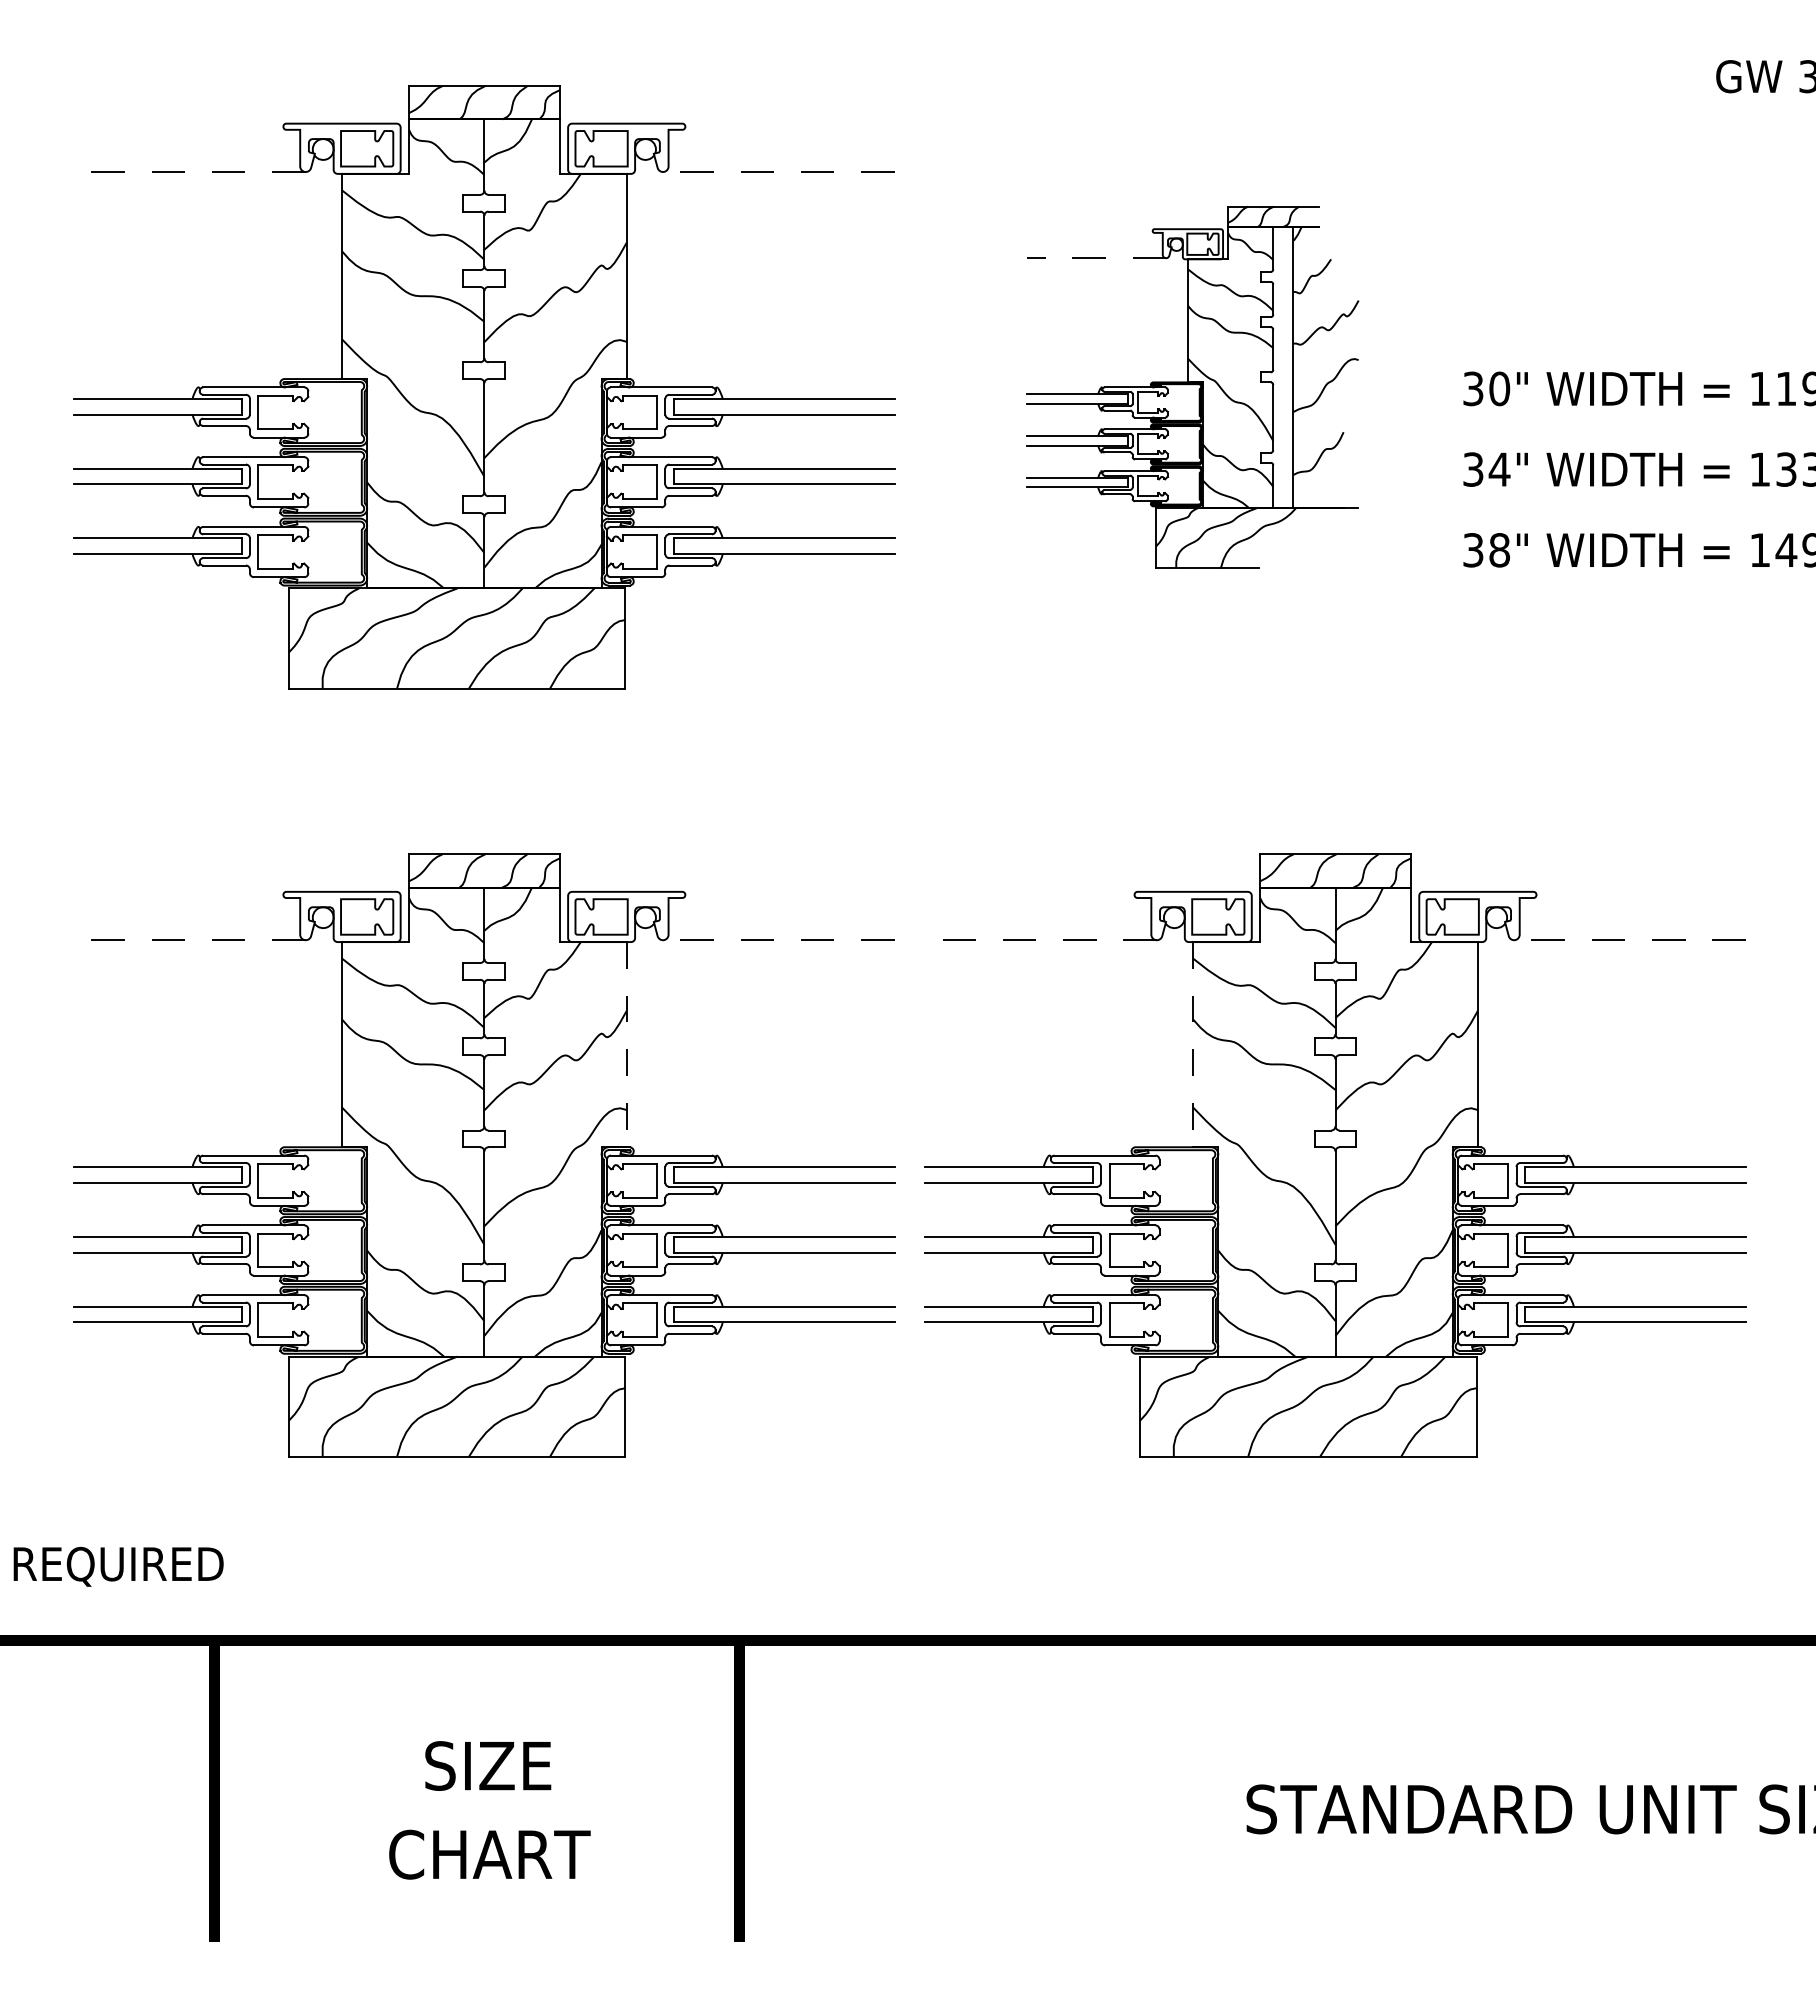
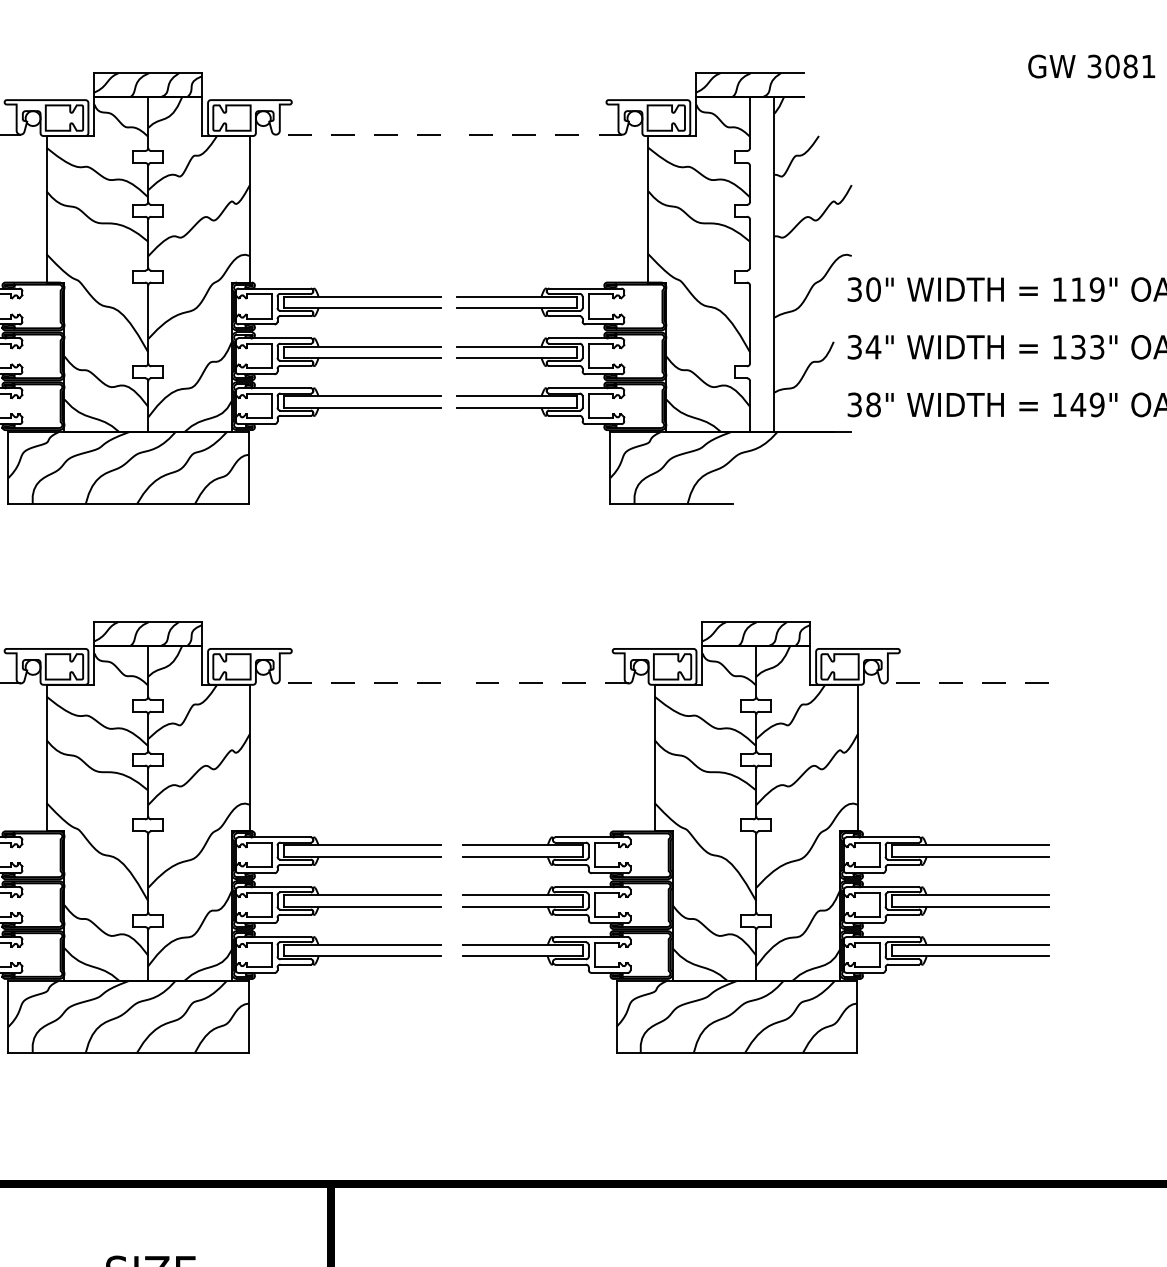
part: (1192, 387) -> (654, 288), size x1.67
line: (626, 1044) -> (249, 757), dashed -> solid
line: (1193, 1044) -> (654, 757), dashed -> solid

